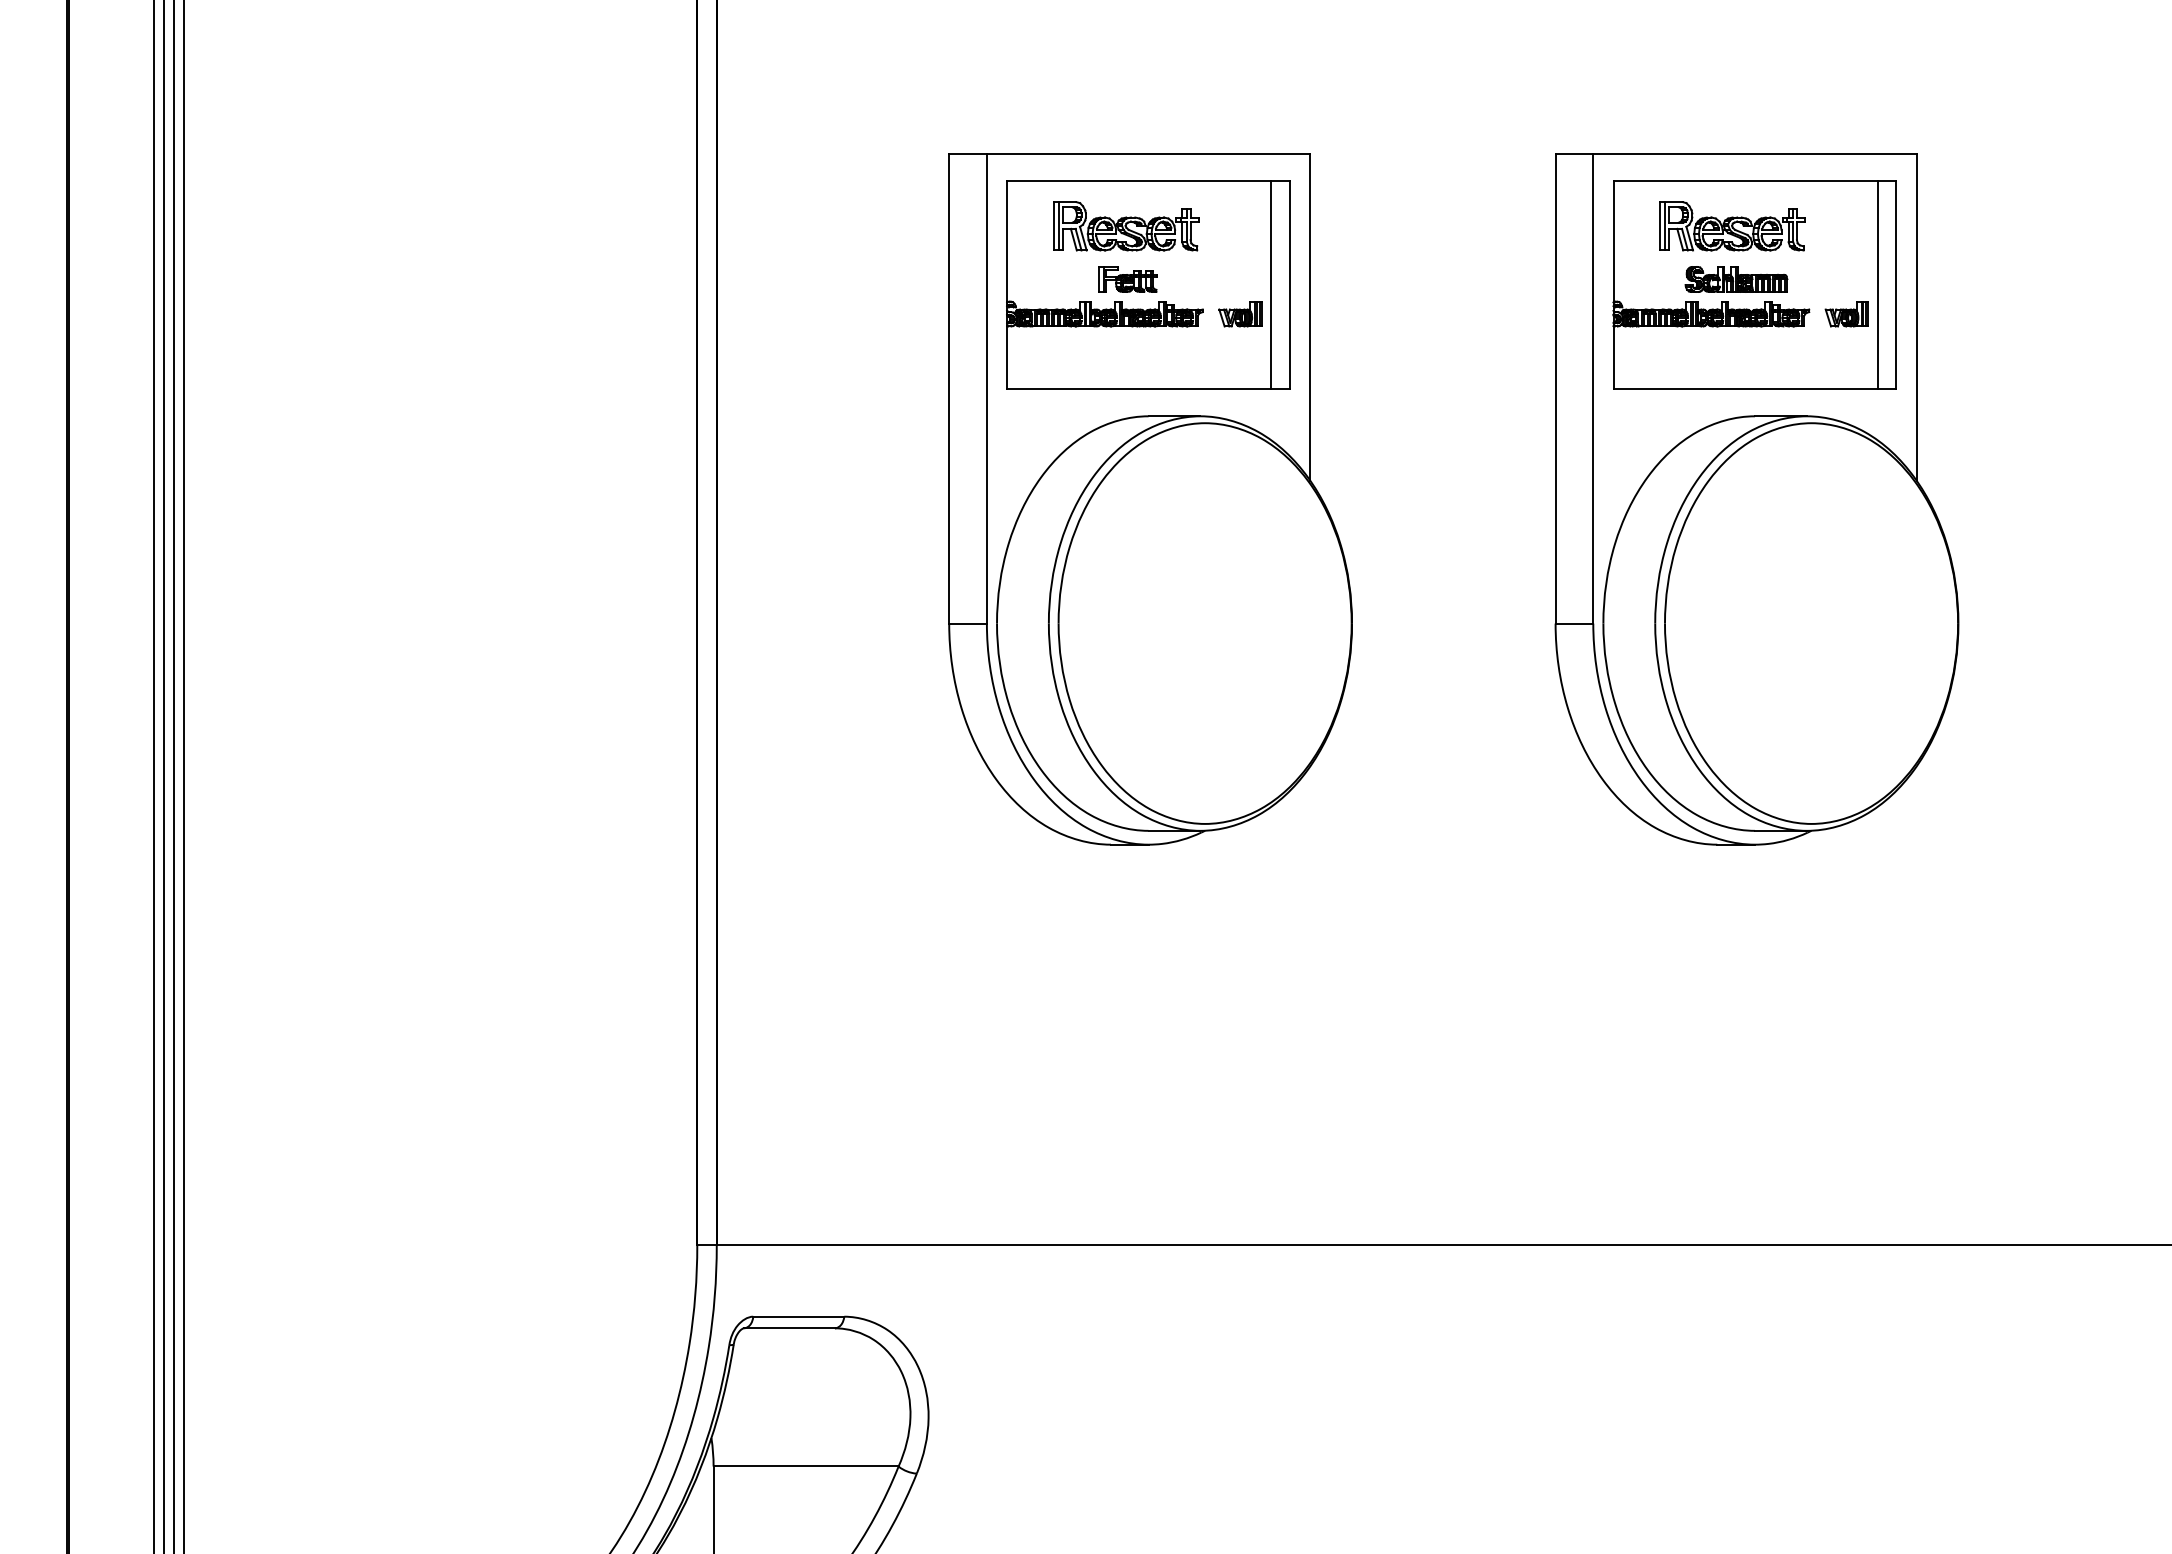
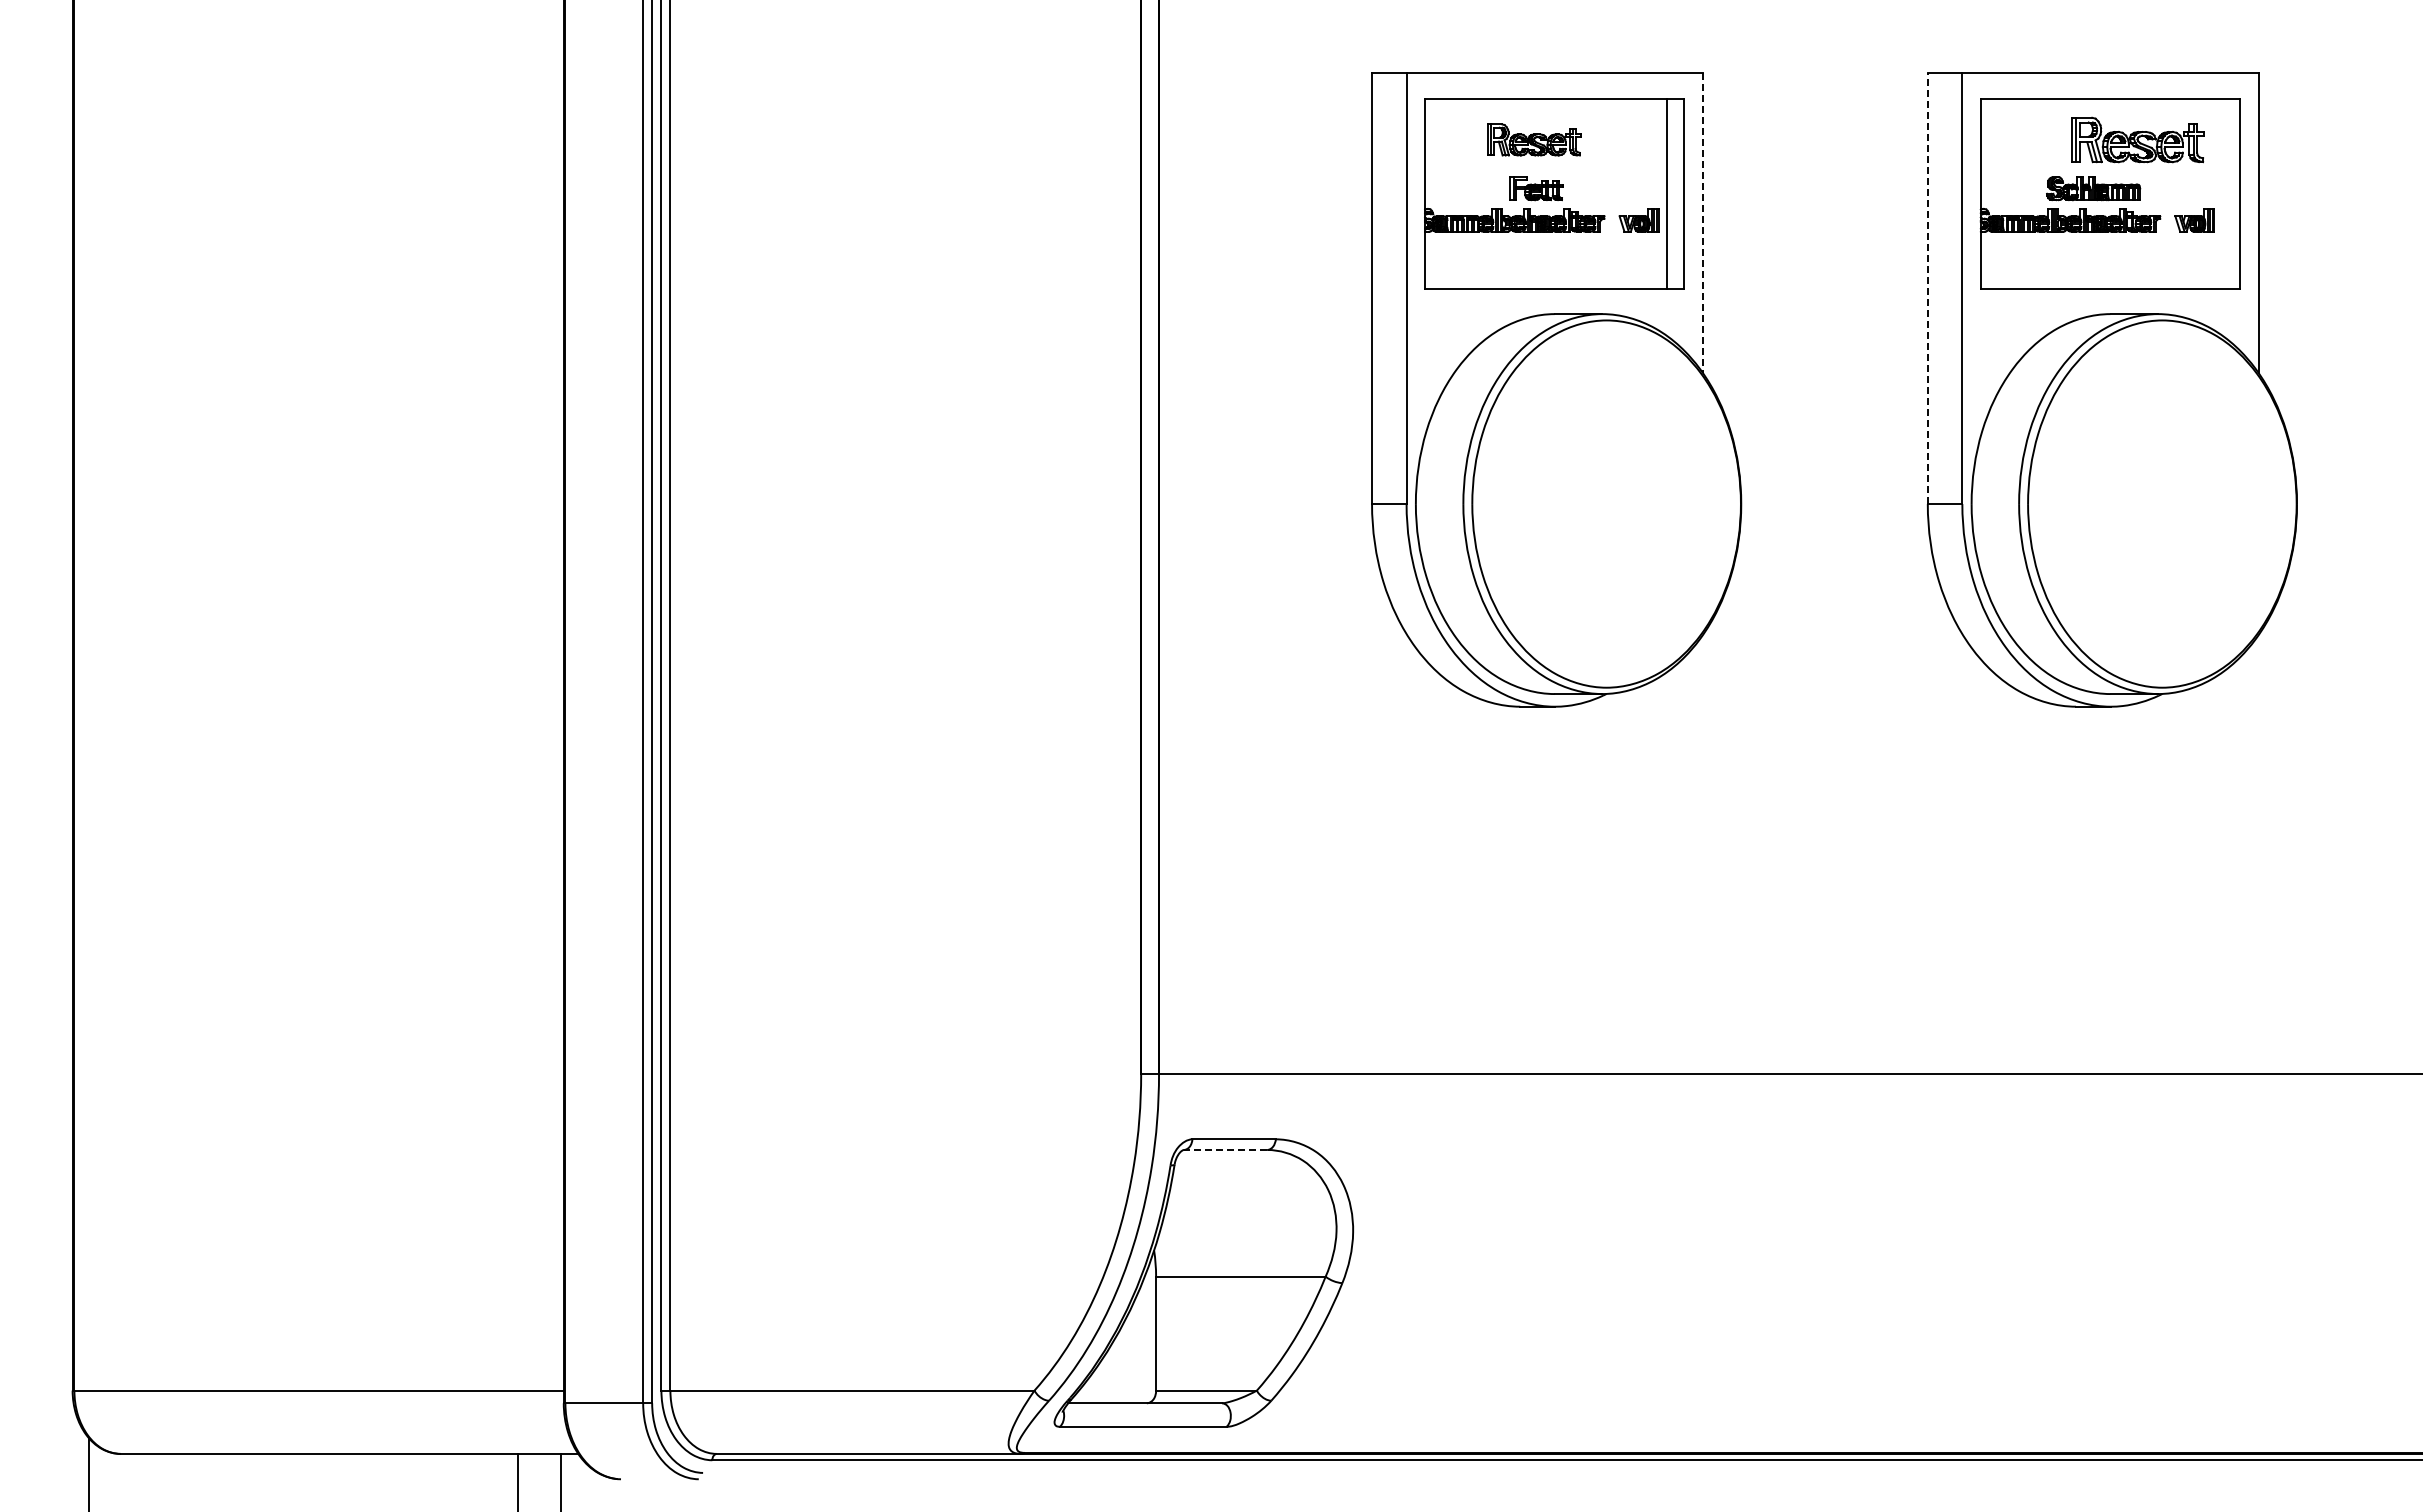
part: (1126, 225) -> (1534, 139), size x0.7
part: (1732, 225) -> (2137, 139), moved
line: (1877, 284) -> (2222, 193), removed
line: (1310, 317) -> (1703, 223), solid -> dashed
line: (1555, 388) -> (1927, 288), solid -> dashed
line: (789, 1327) -> (1225, 1149), solid -> dashed

